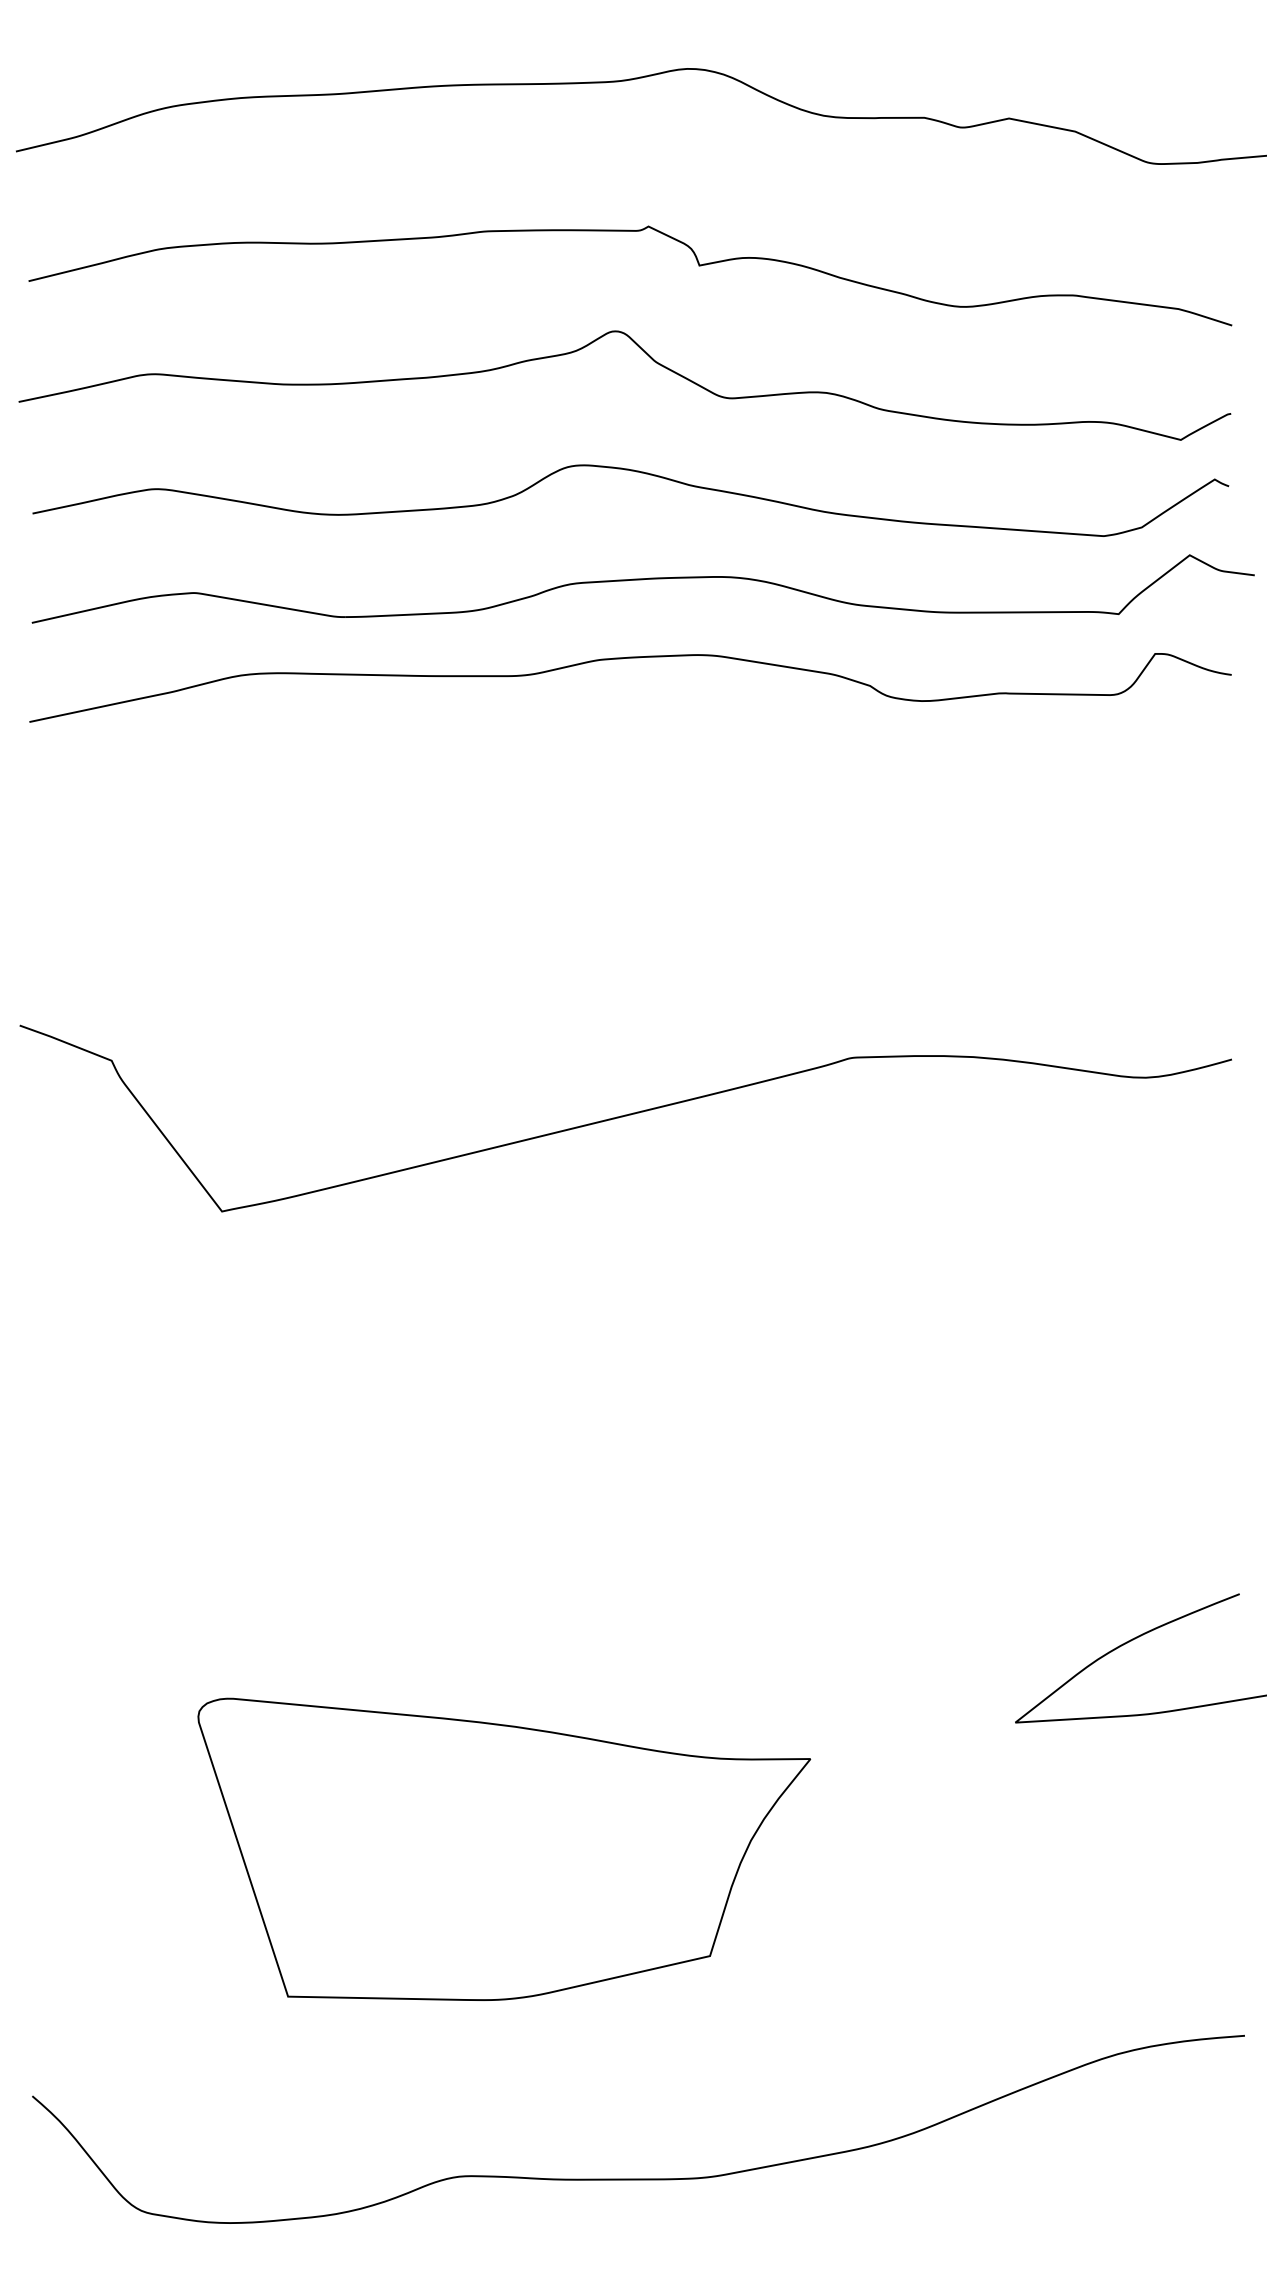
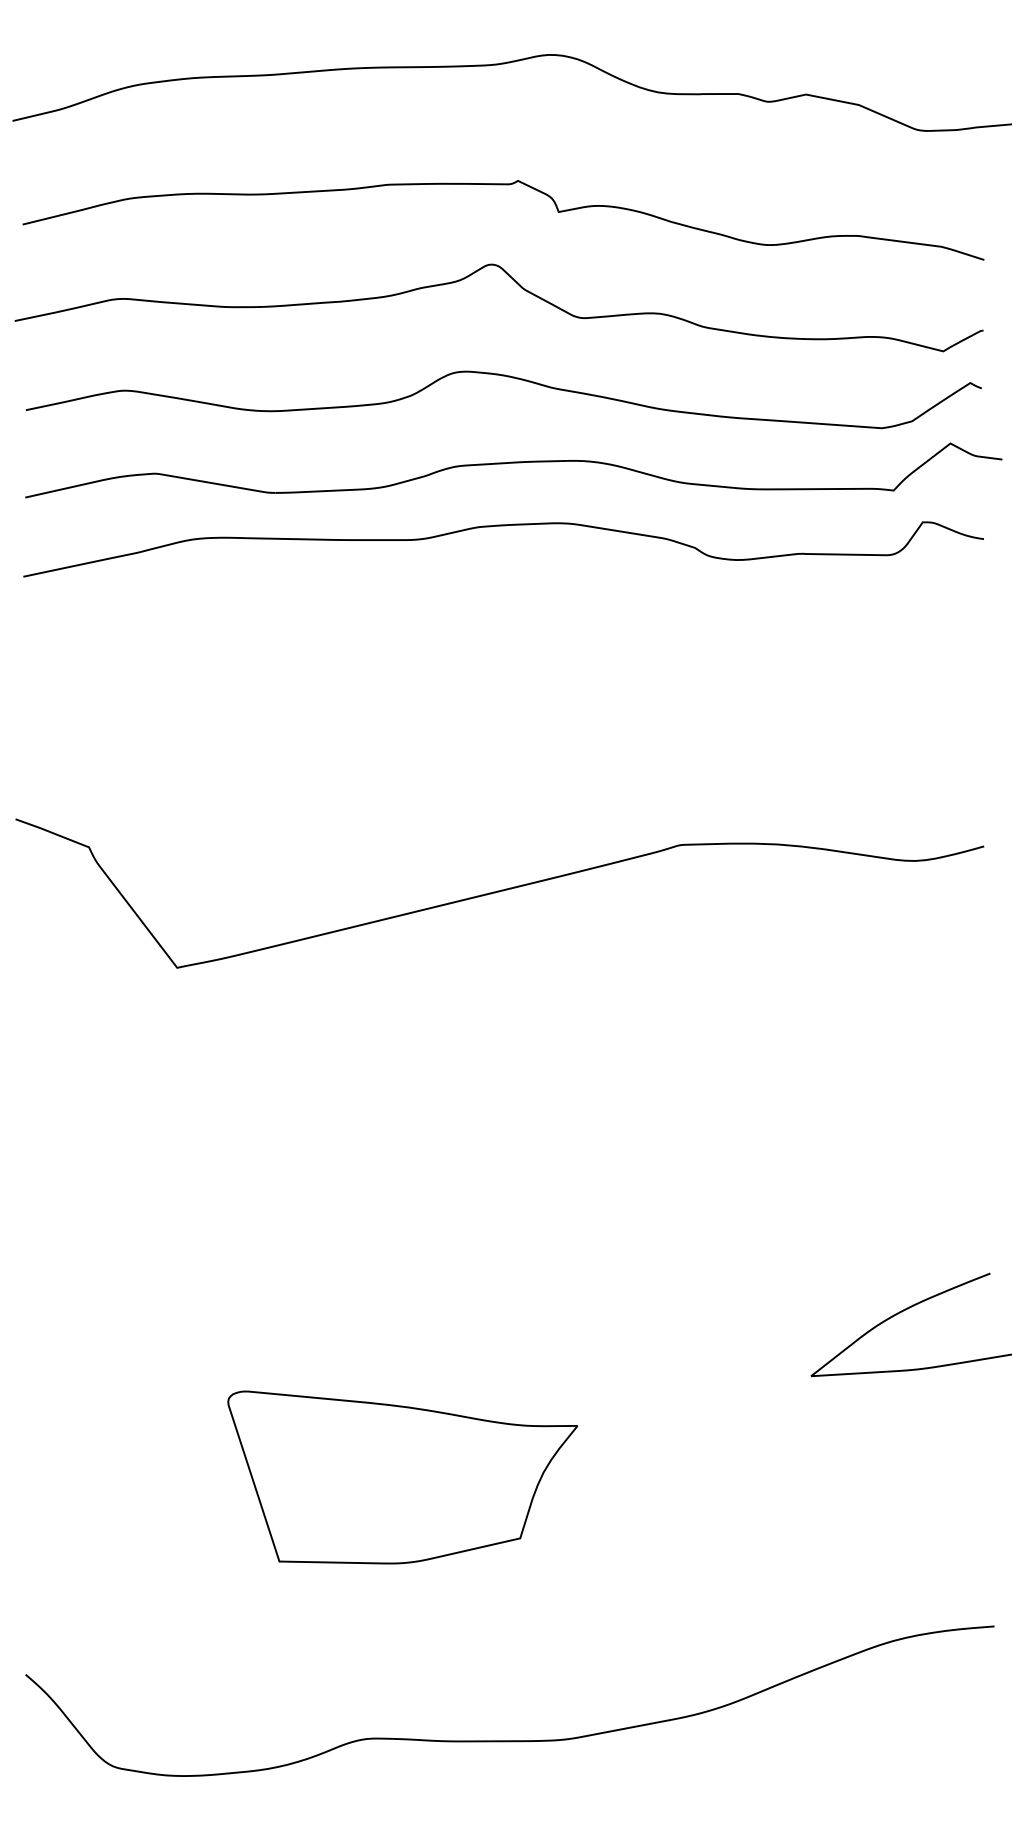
part: (503, 1849) -> (402, 1477), size x0.71

